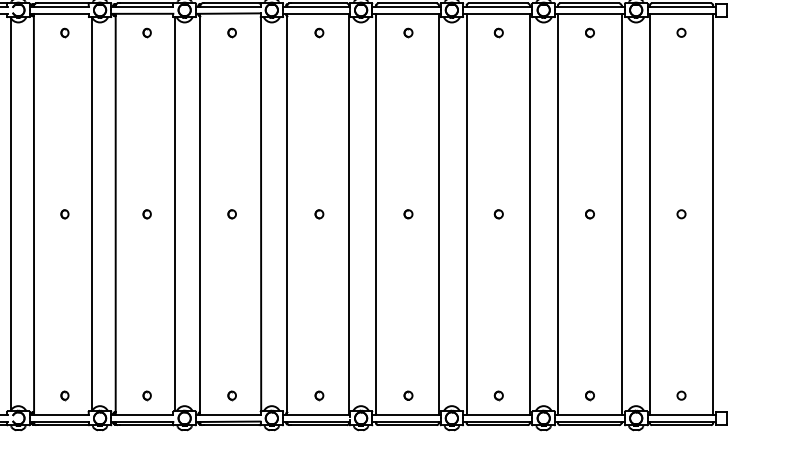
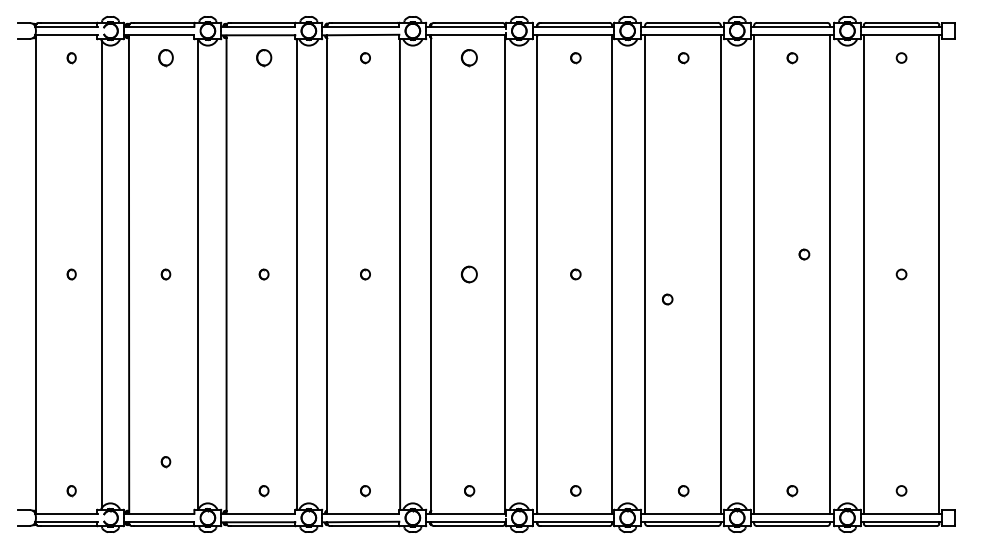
part: (64, 33) -> (165, 58), size x1.6
part: (146, 33) -> (263, 58), size x1.6
part: (319, 33) -> (469, 58), size x1.6
part: (319, 214) -> (469, 274), size x1.6
part: (498, 214) -> (667, 299), moved
part: (590, 214) -> (804, 254), moved
part: (64, 396) -> (165, 462), moved

